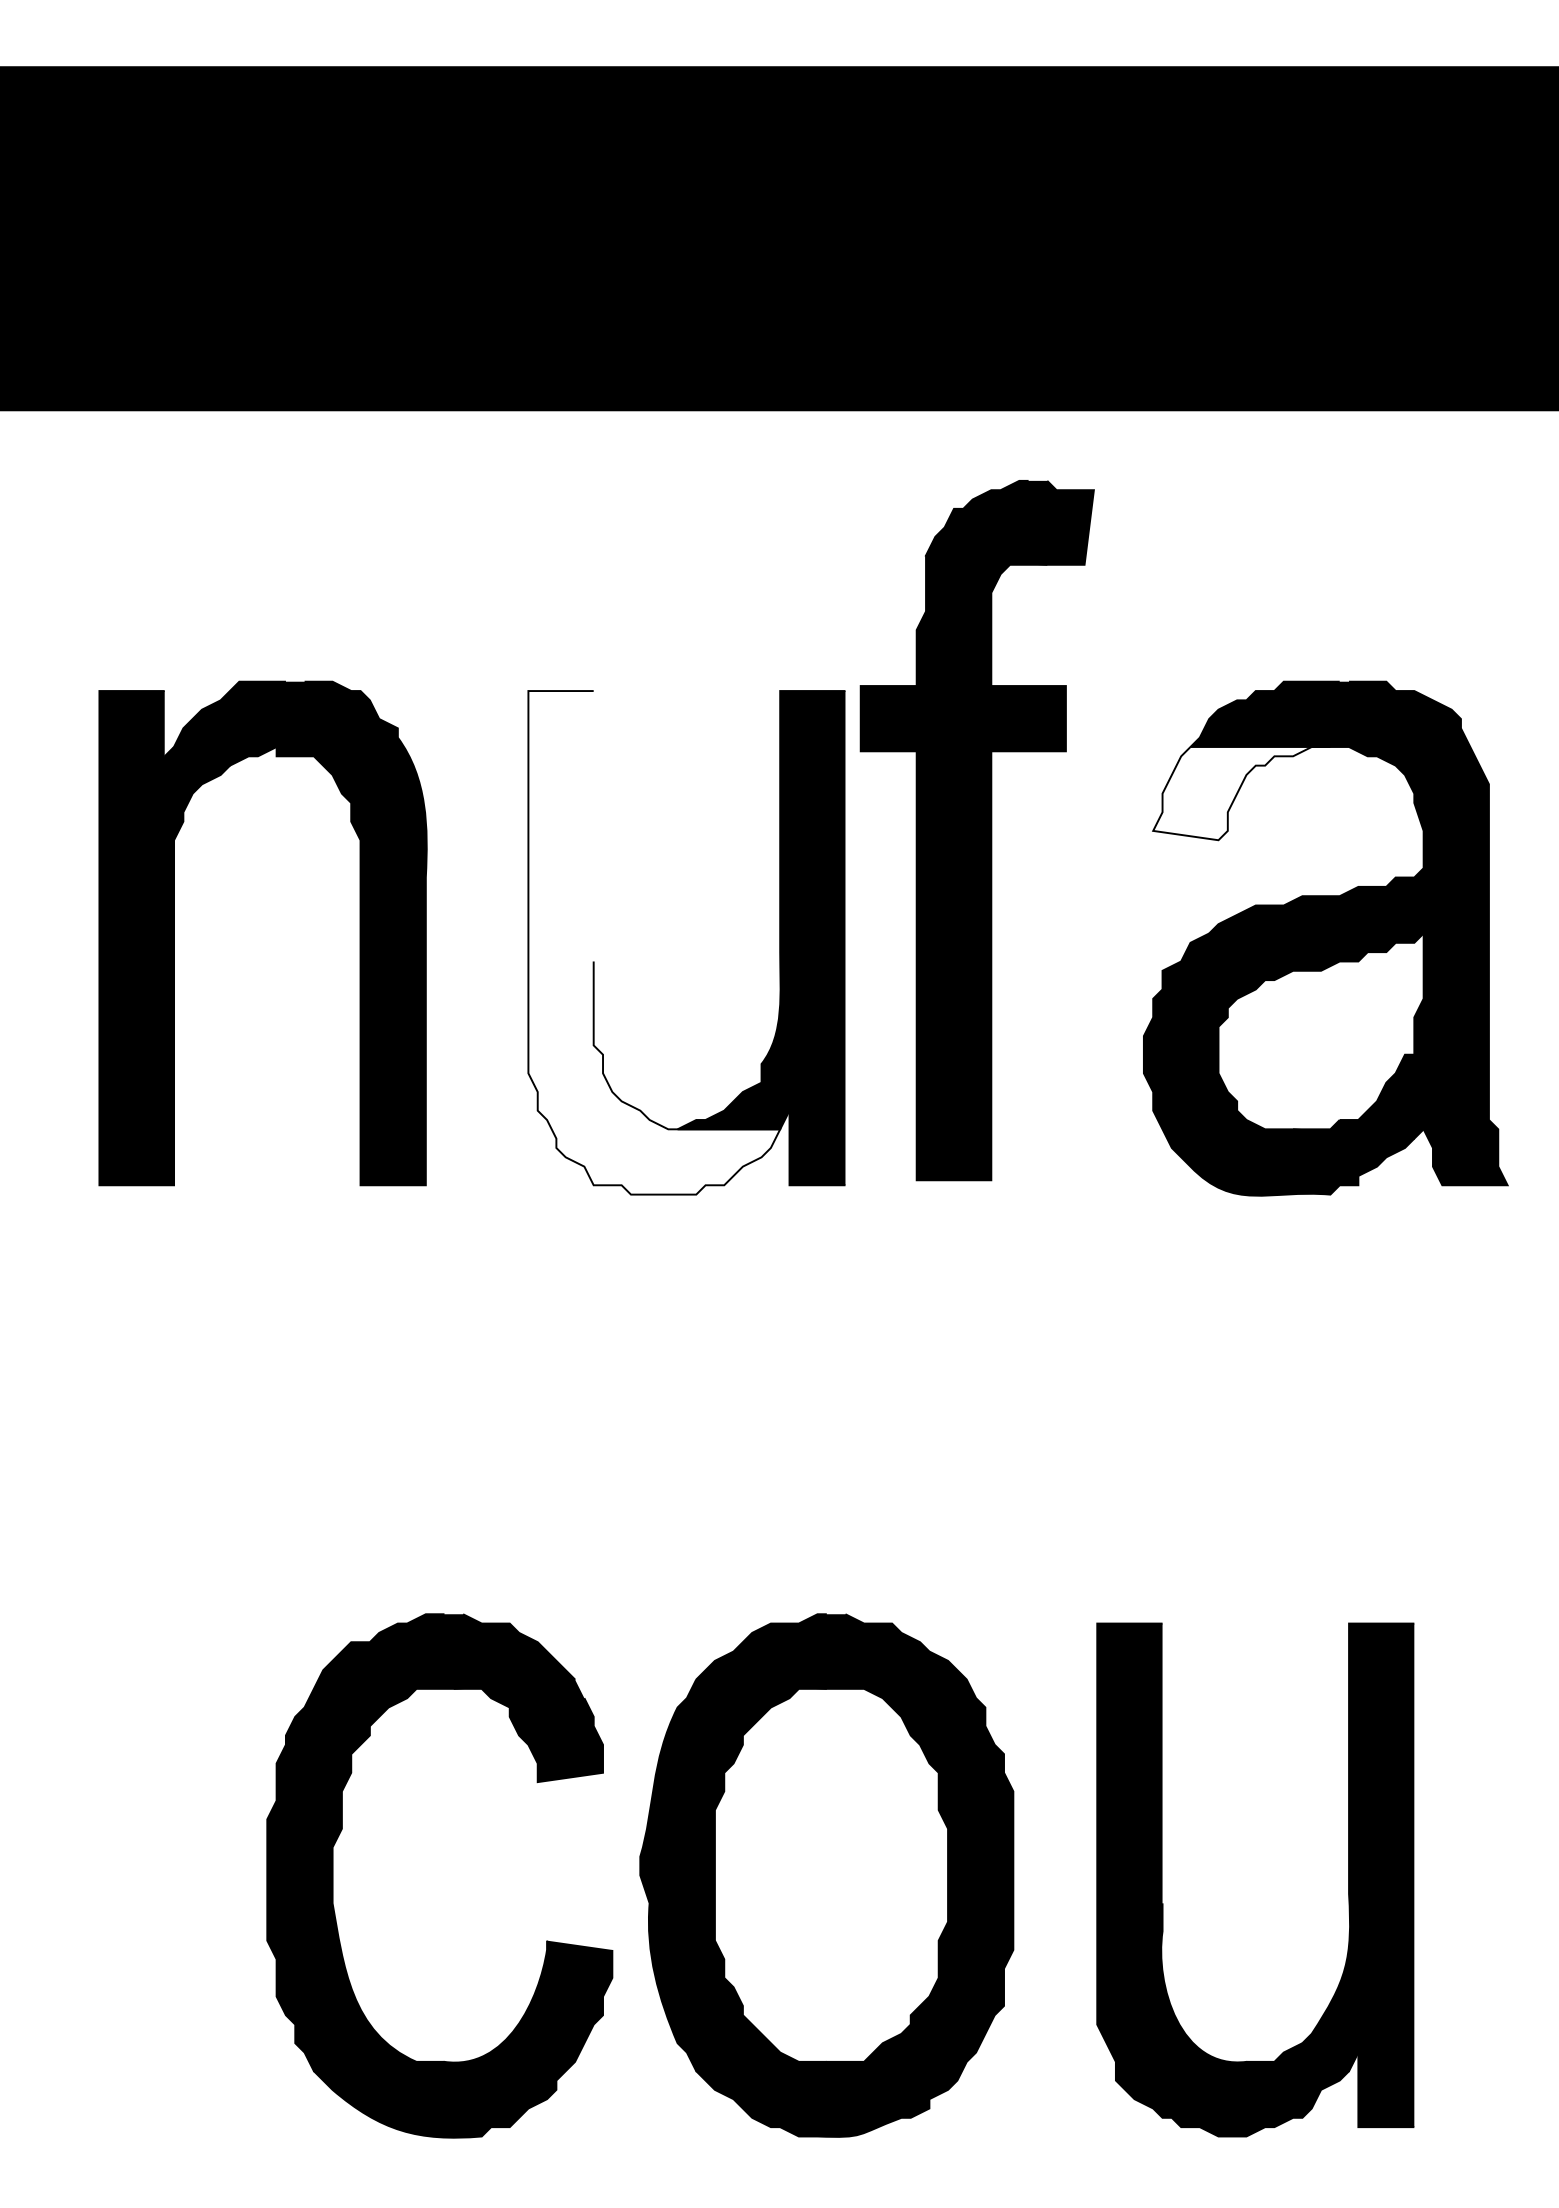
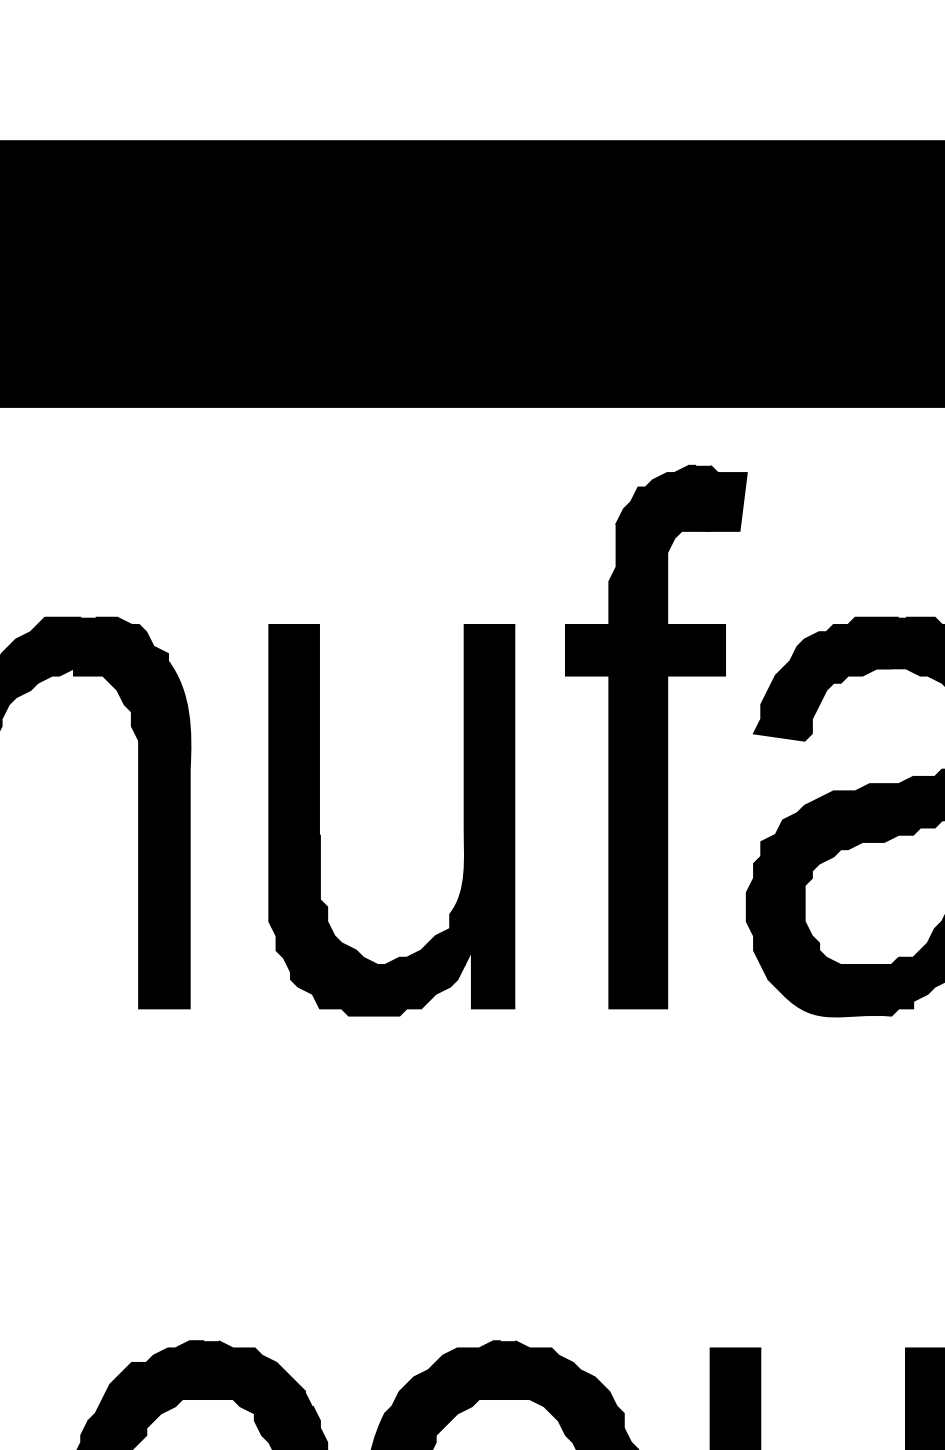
fill: (1241, 793) -> (822, 704), added
part: (976, 830) -> (655, 737), moved
fill: (654, 942) -> (367, 820), added

